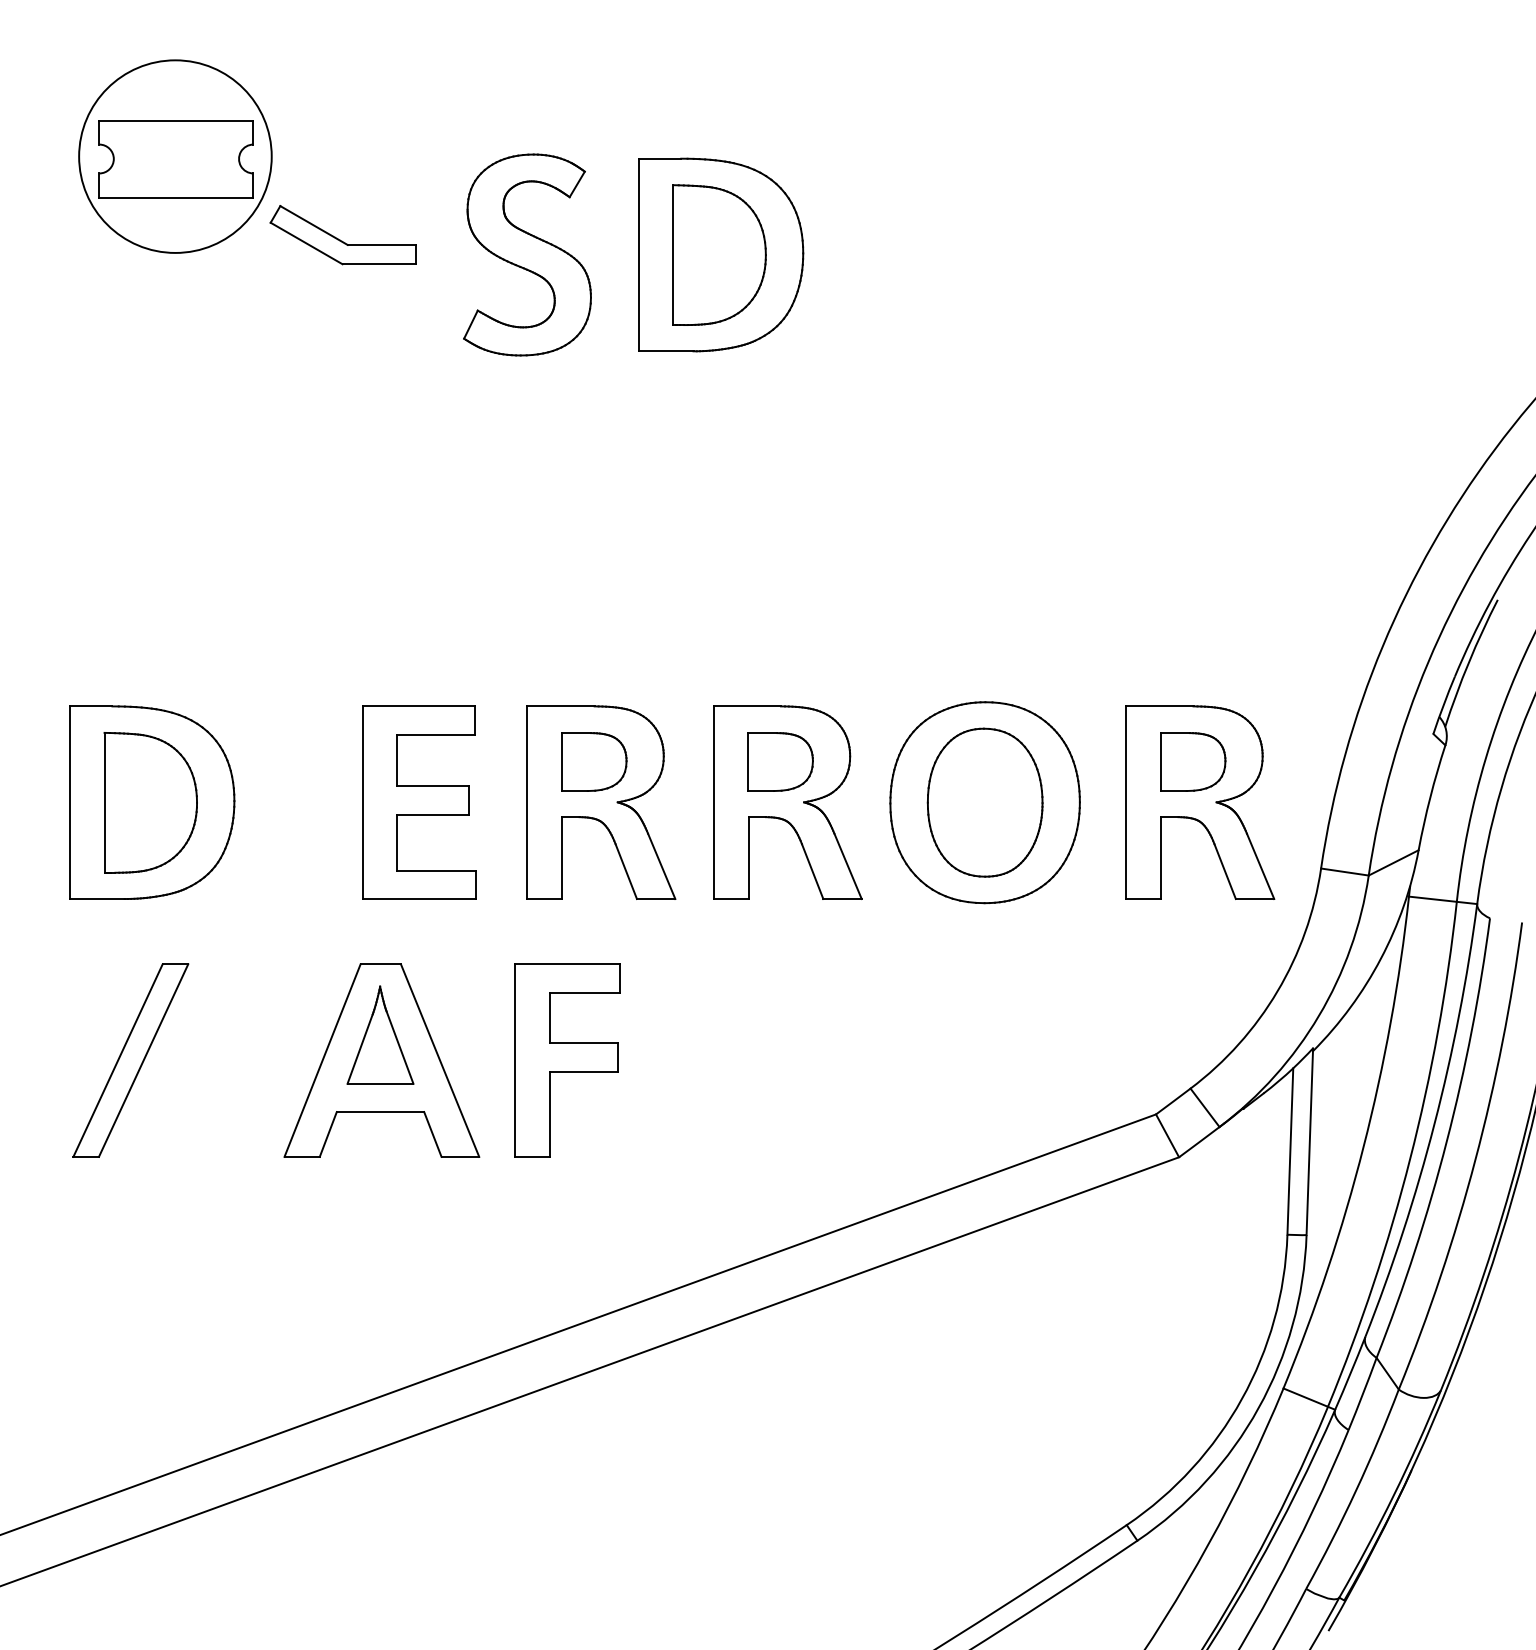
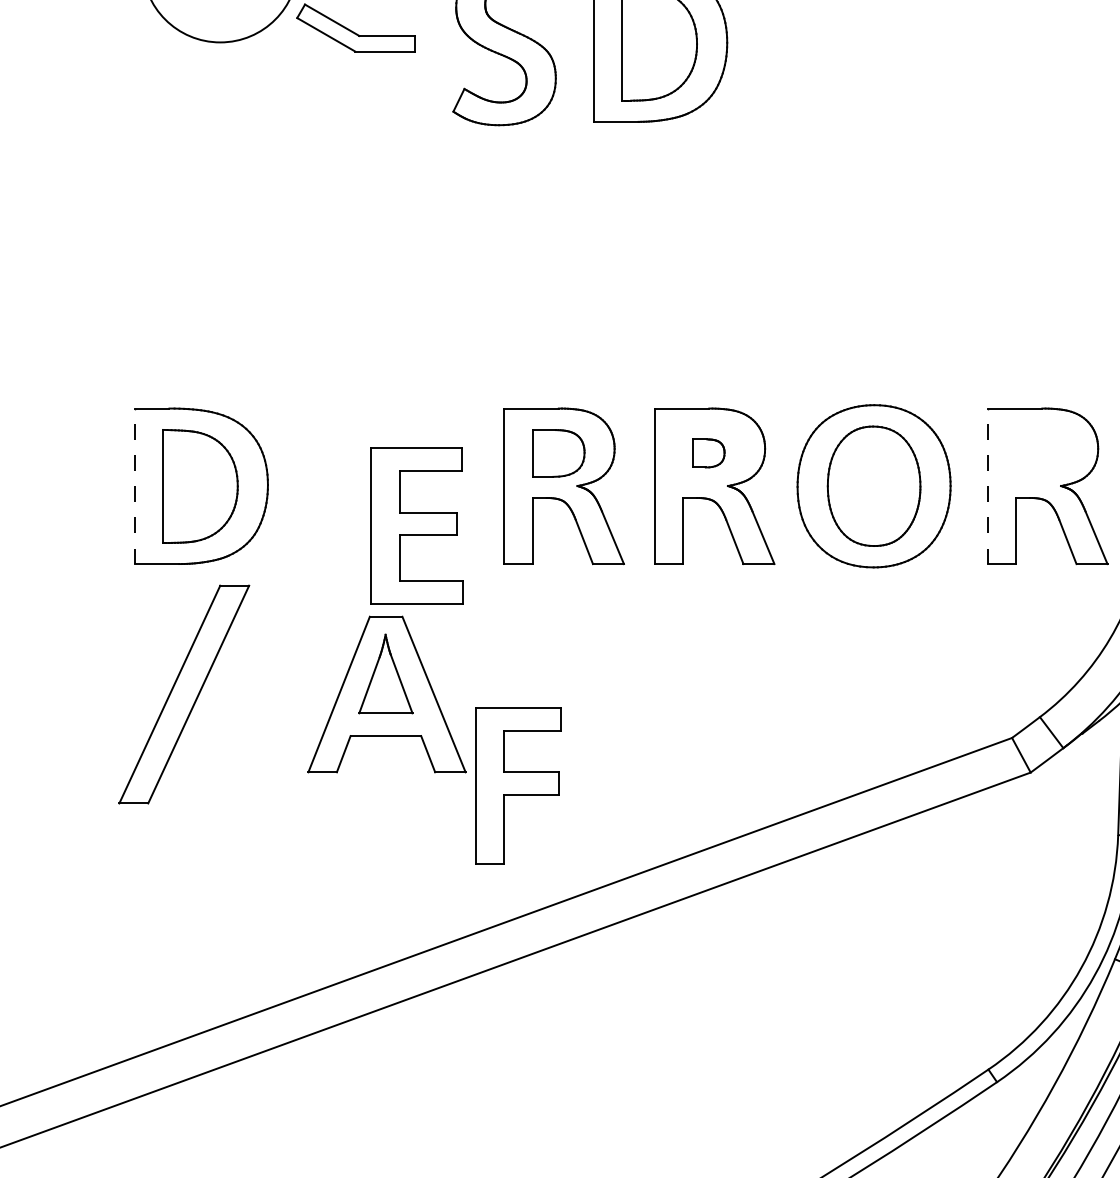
part: (780, 761) -> (708, 453), size x0.6
part: (1193, 761) -> (1042, 453), removed
line: (69, 802) -> (134, 486), solid -> dashed
part: (419, 802) -> (417, 525), moved
line: (1126, 802) -> (988, 486), solid -> dashed
part: (130, 1060) -> (184, 694), size x1.4
part: (567, 1060) -> (518, 785), moved

